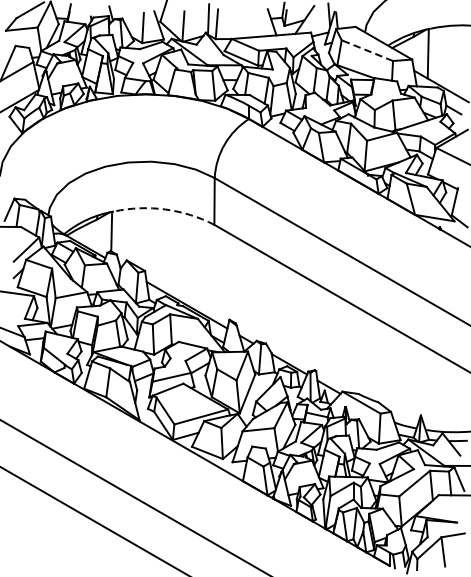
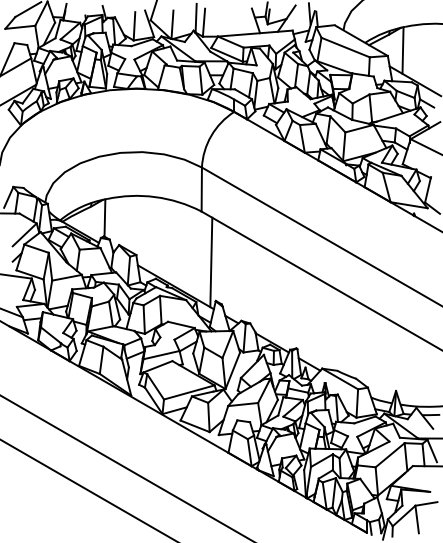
line: (367, 50) -> (345, 47), dashed -> solid
arc: (165, 209) -> (155, 197), dashed -> solid
line: (224, 278) -> (211, 262), added

